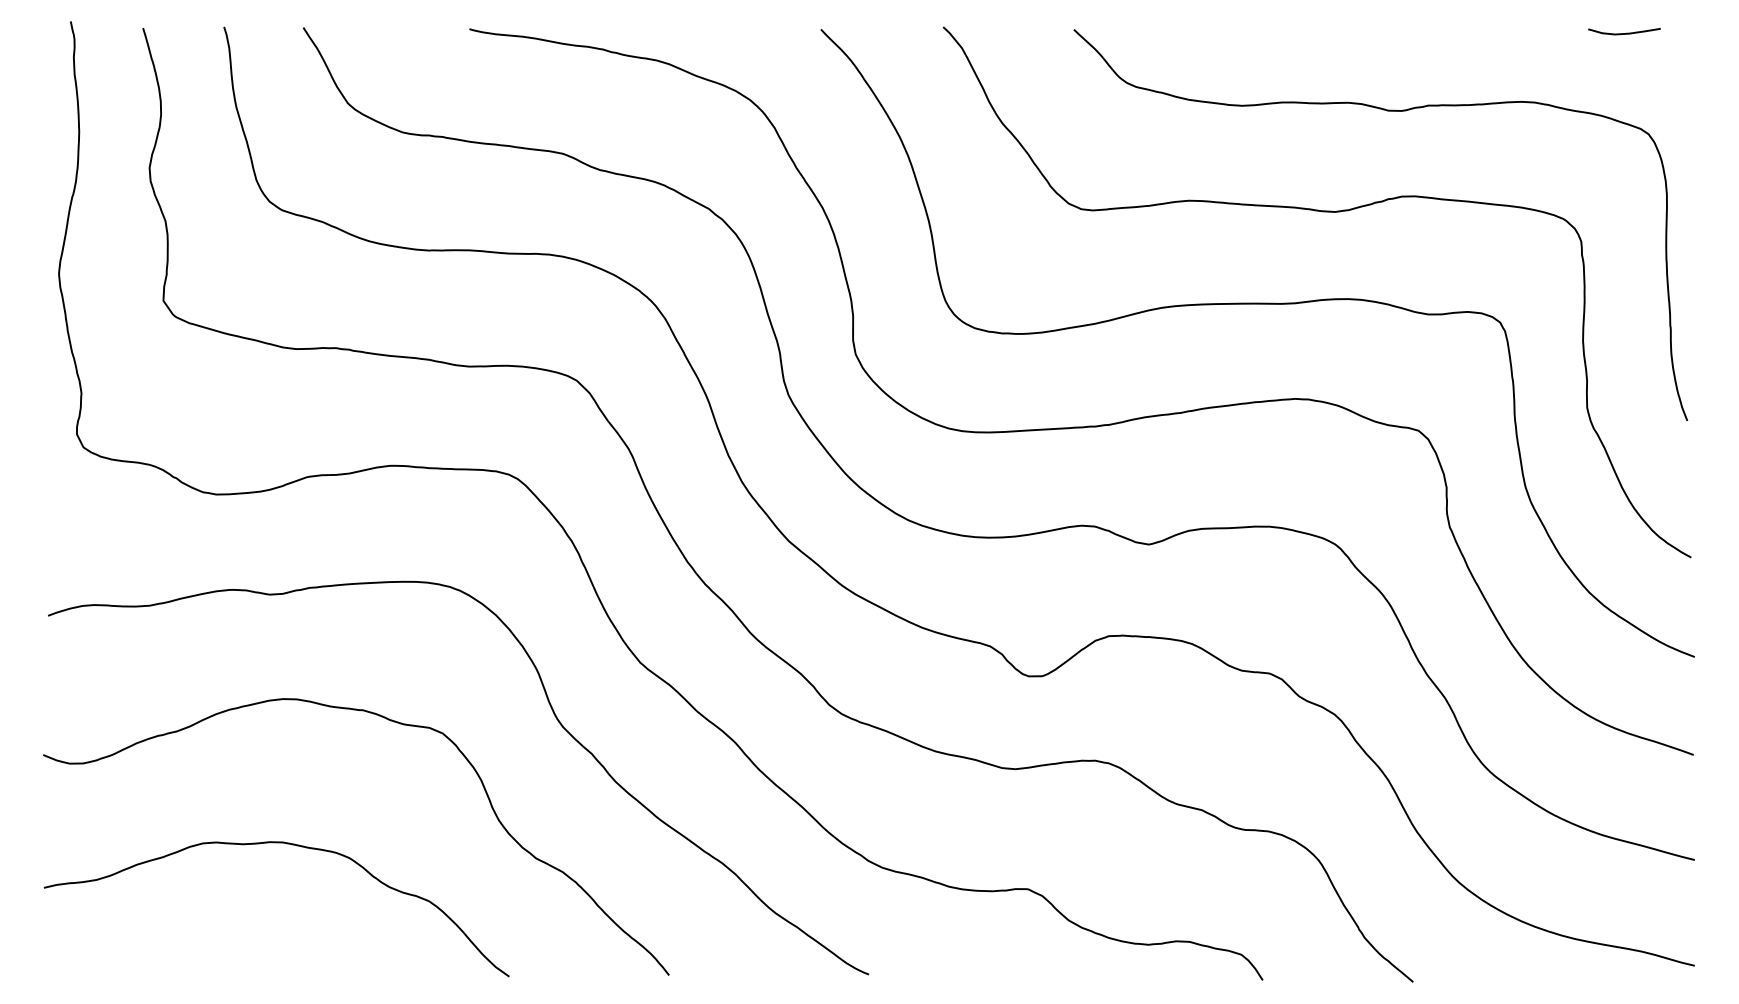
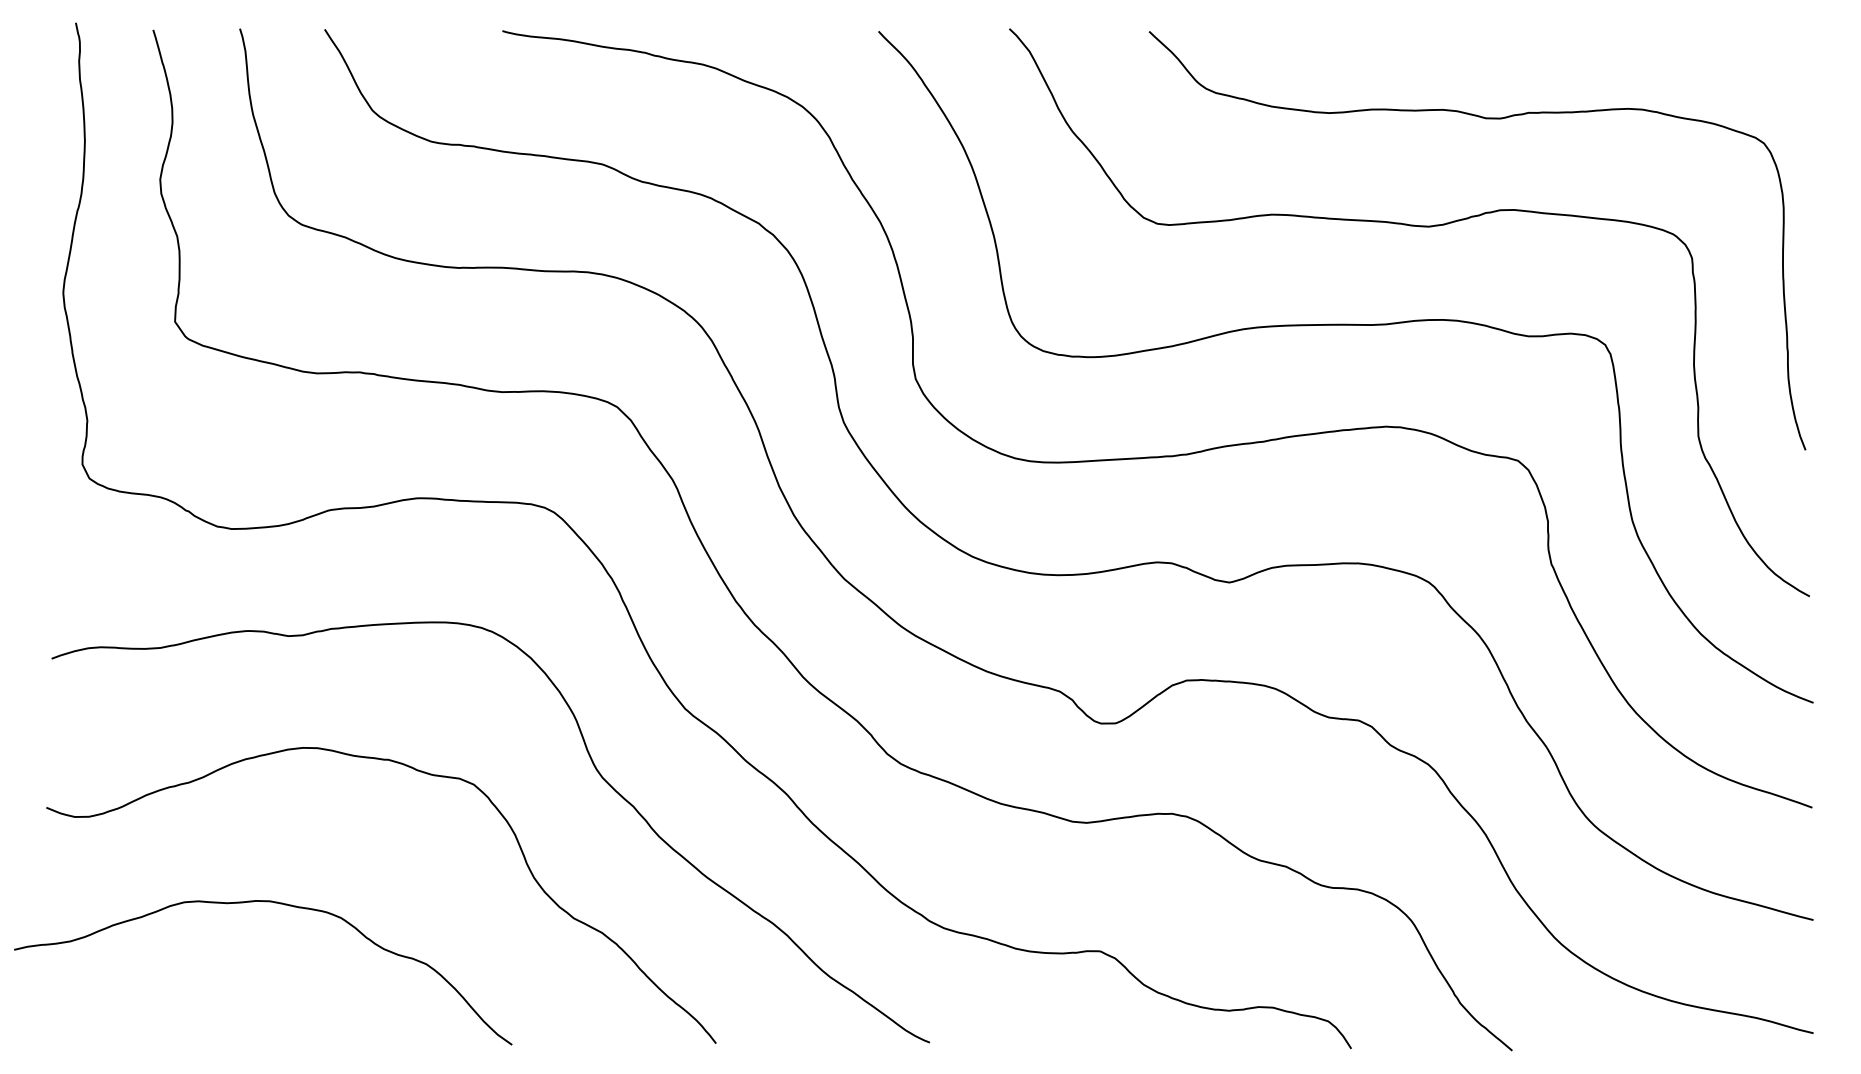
curve: (1624, 33) -> (1738, 35), removed
curve: (287, 844) -> (274, 903), moved

